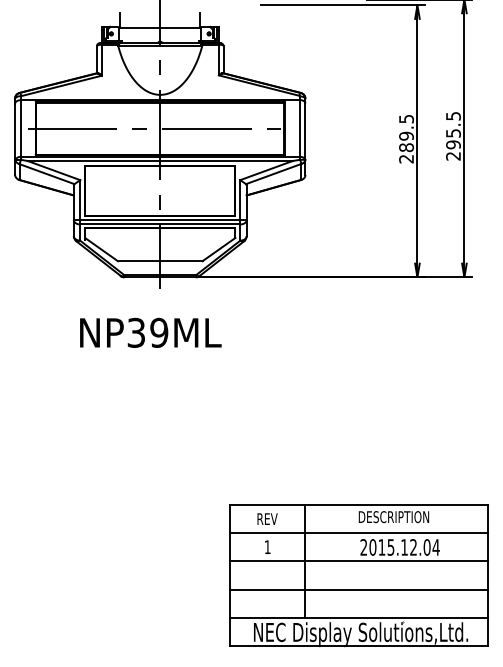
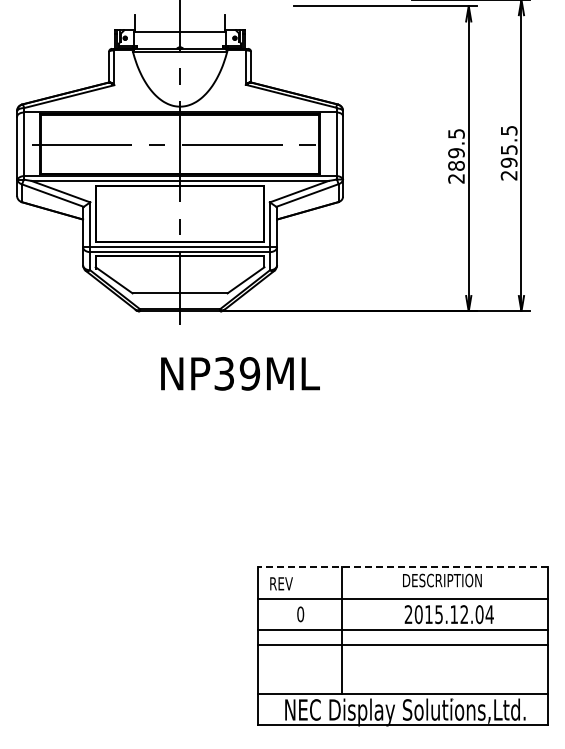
text: (150, 332) -> (240, 373), moved
line: (358, 504) -> (402, 566), solid -> dashed
text: (267, 518) -> (281, 583), moved
text: (267, 547) -> (300, 614), 1 -> 0
line: (358, 589) -> (402, 644), moved

